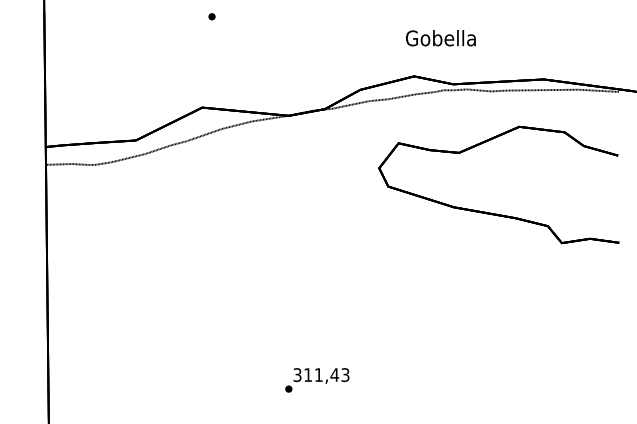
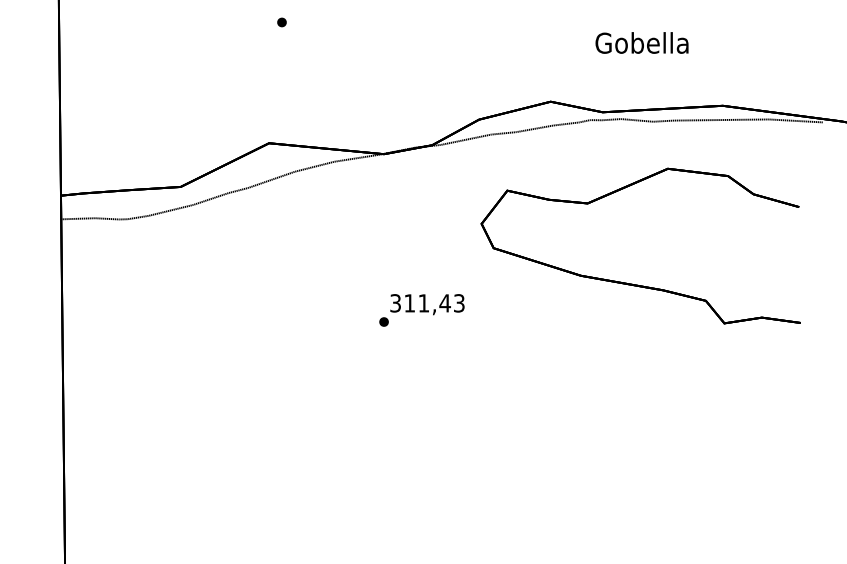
text: (440, 38) -> (641, 43), moved
part: (491, 212) -> (630, 282), moved
text: (317, 380) -> (422, 310), moved

